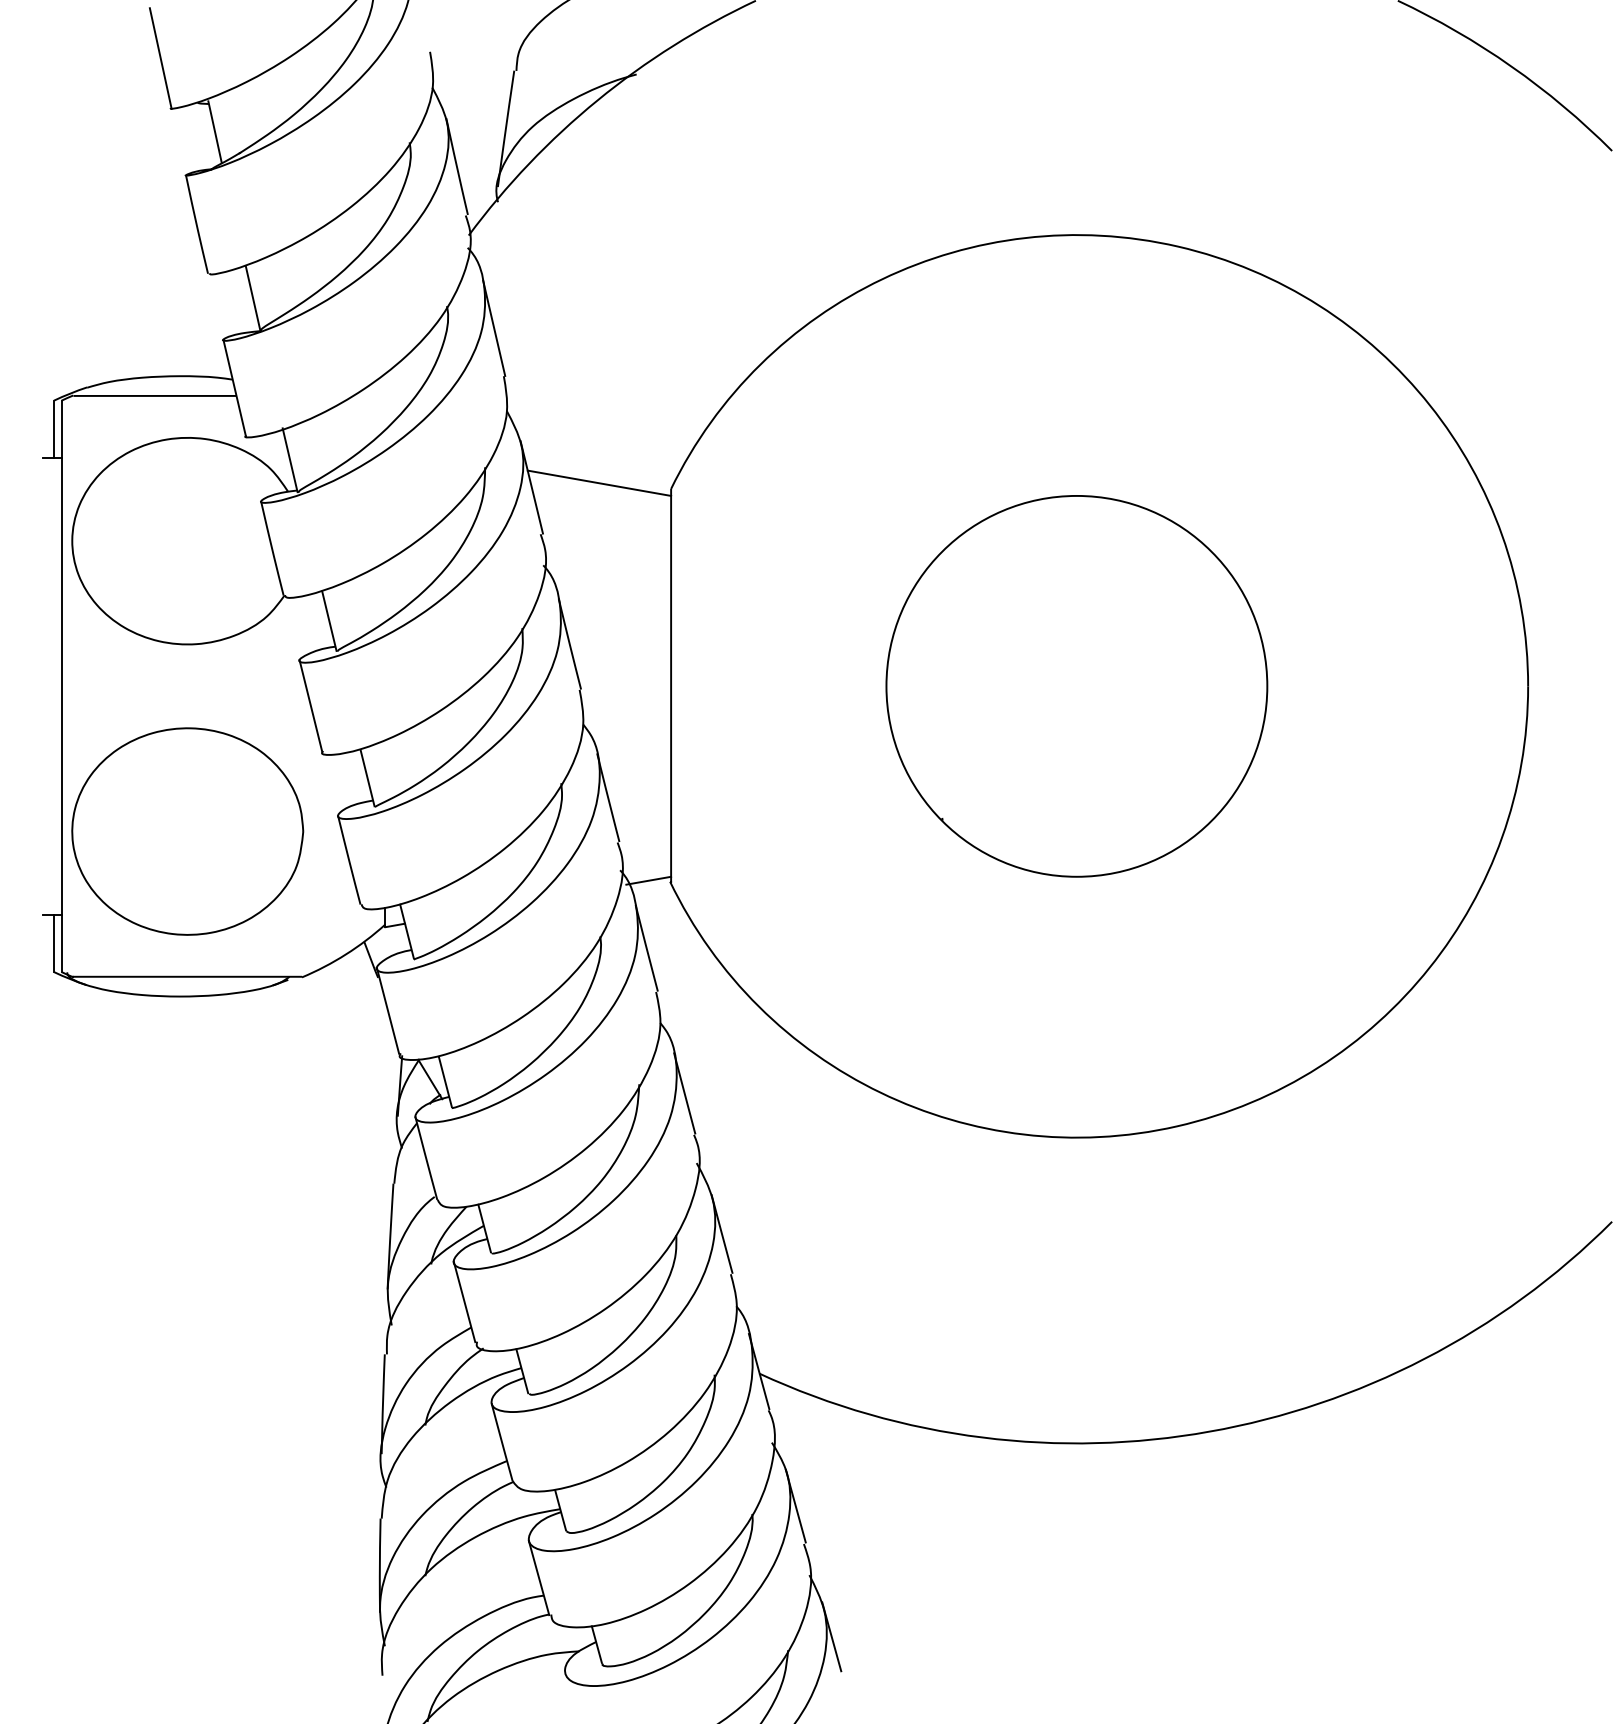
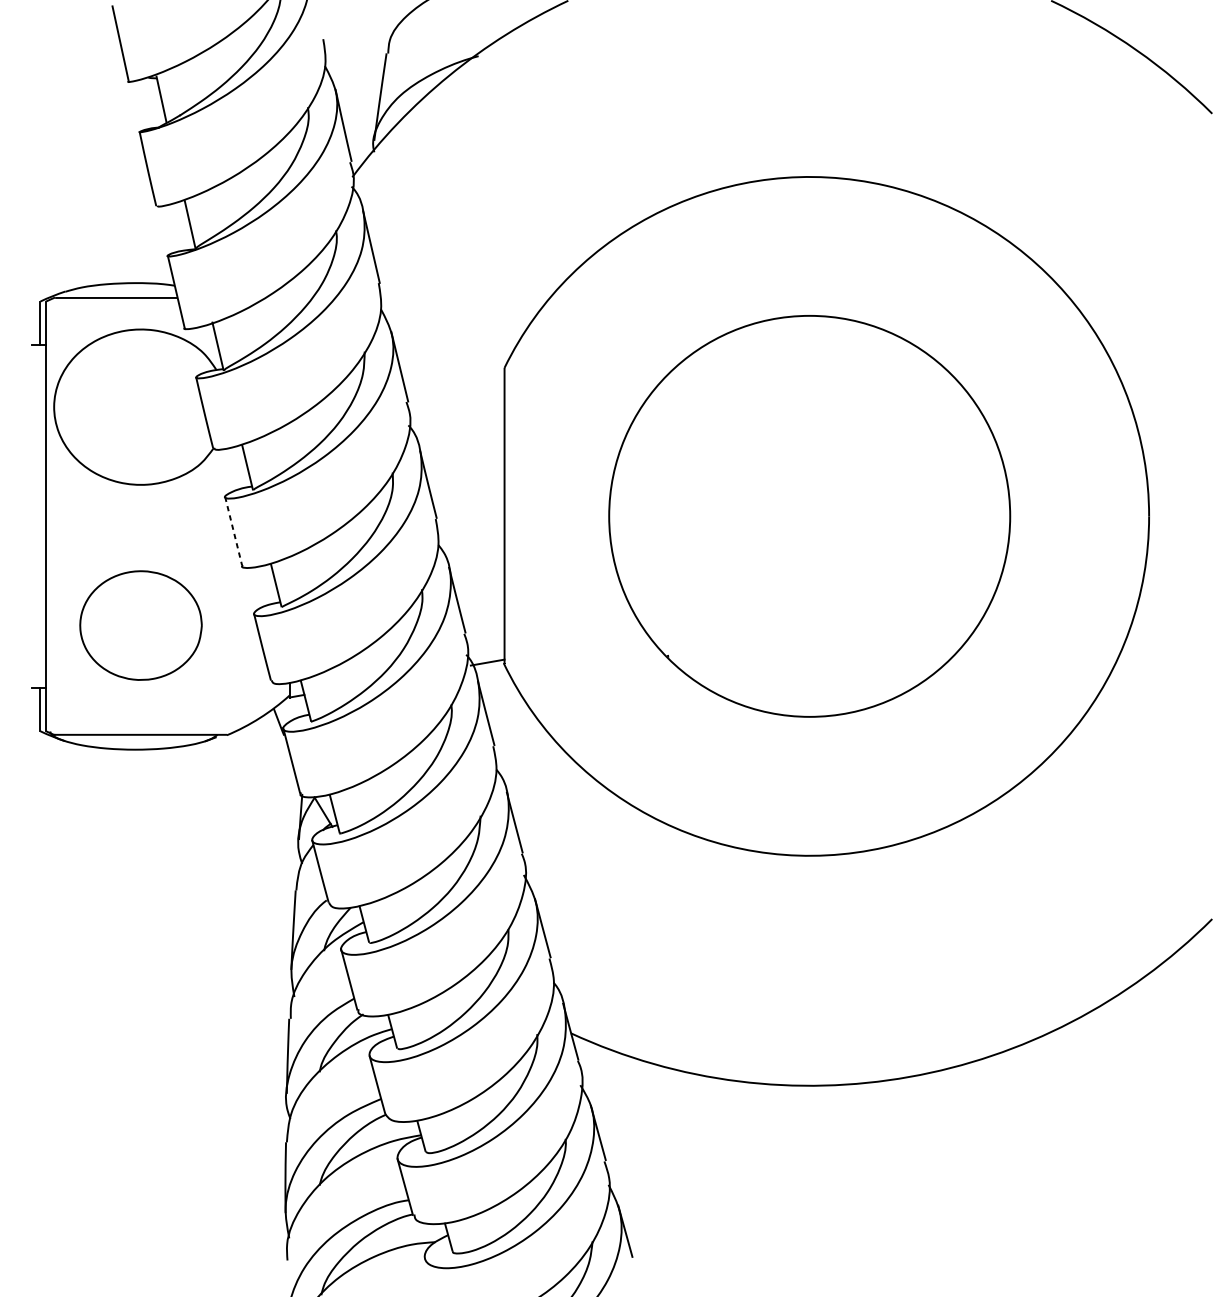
line: (599, 482) -> (450, 363), removed
part: (1076, 686) -> (809, 516), size x1.4
line: (310, 705) -> (233, 530), solid -> dashed
part: (187, 831) -> (140, 625), size x0.7

